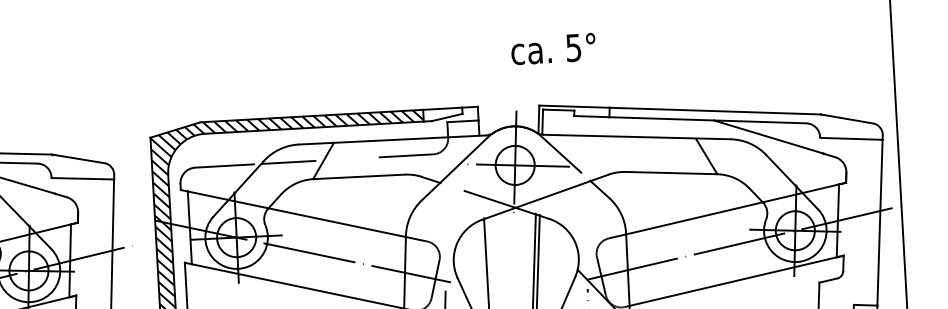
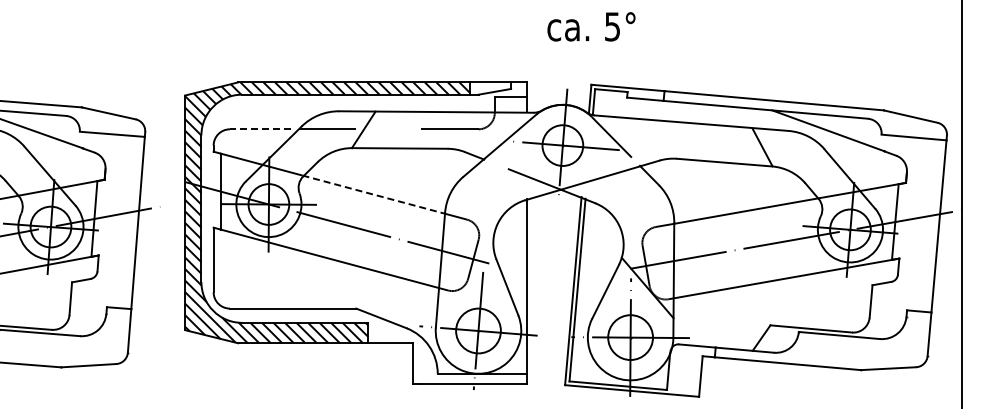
text: (553, 48) -> (591, 26), moved
line: (224, 166) -> (260, 129), solid -> dashed
line: (336, 222) -> (373, 194), solid -> dashed

